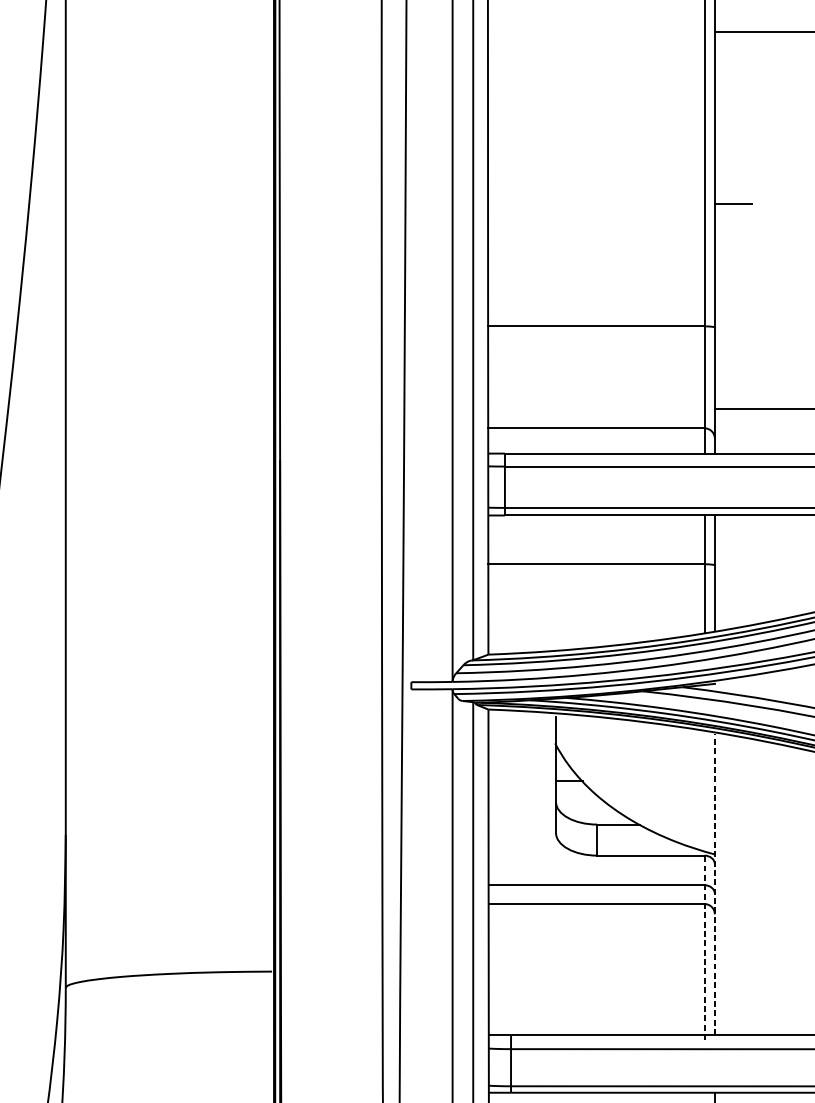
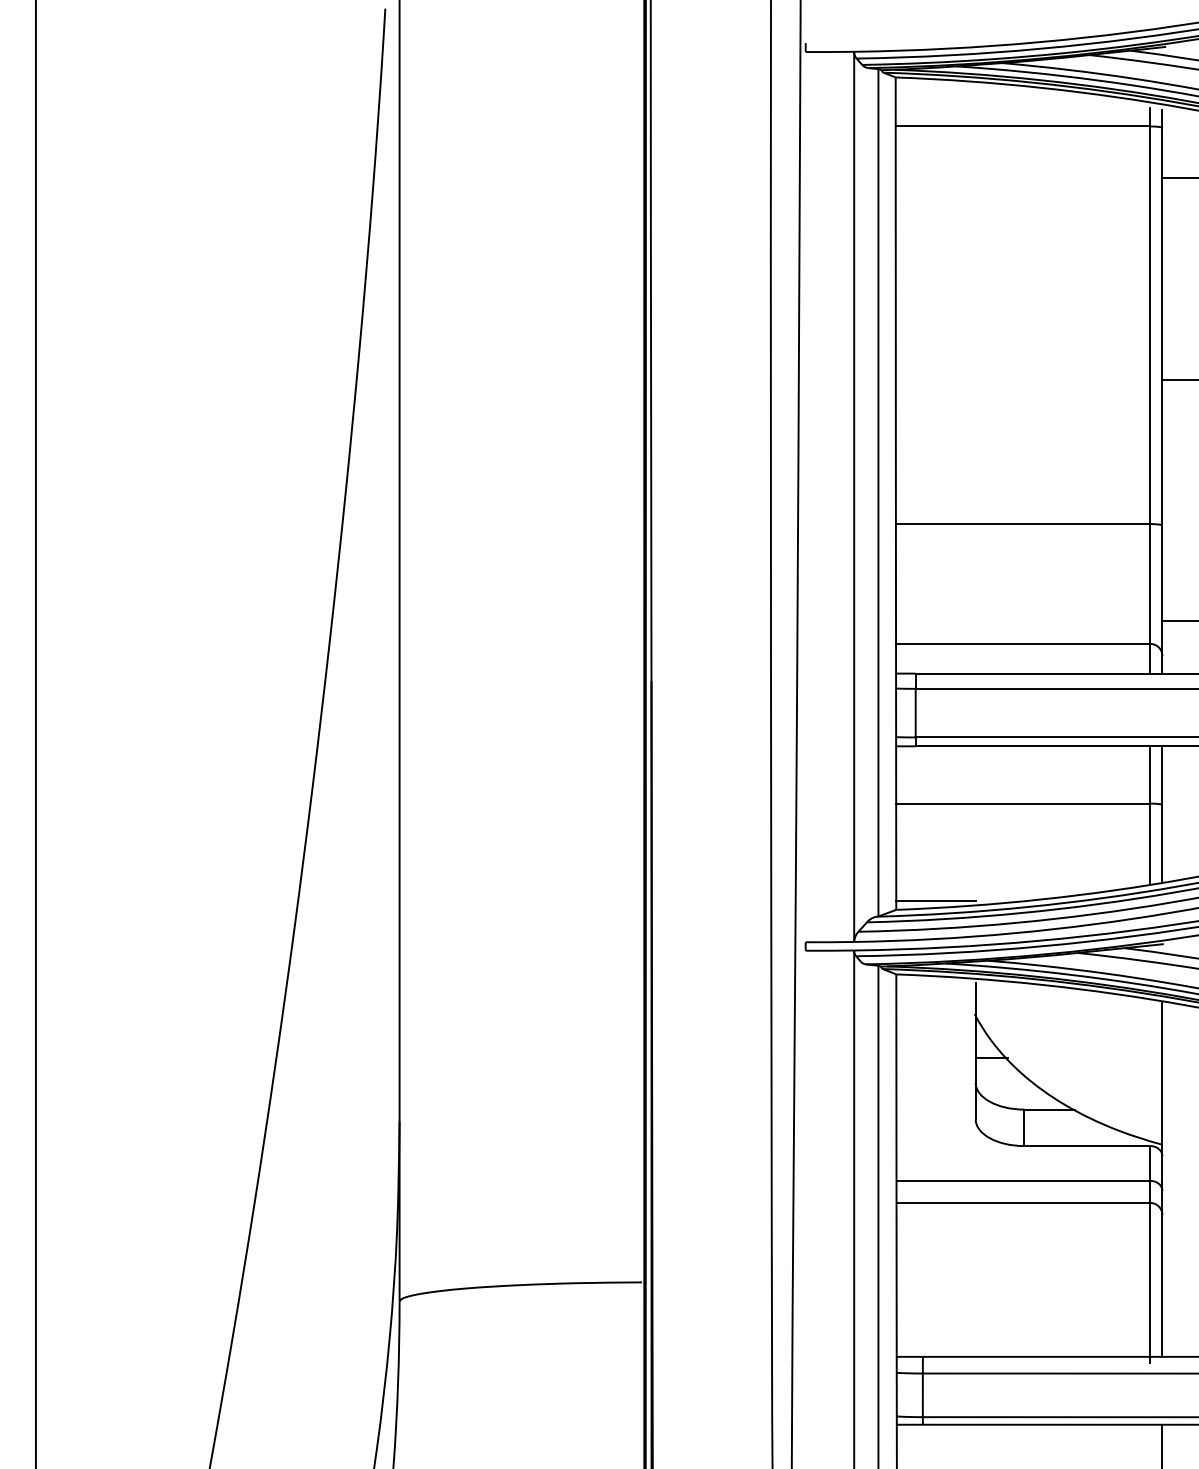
line: (521, 647) -> (935, 901), added
line: (714, 884) -> (1162, 1179), dashed -> solid
line: (704, 947) -> (1150, 1253), dashed -> solid

